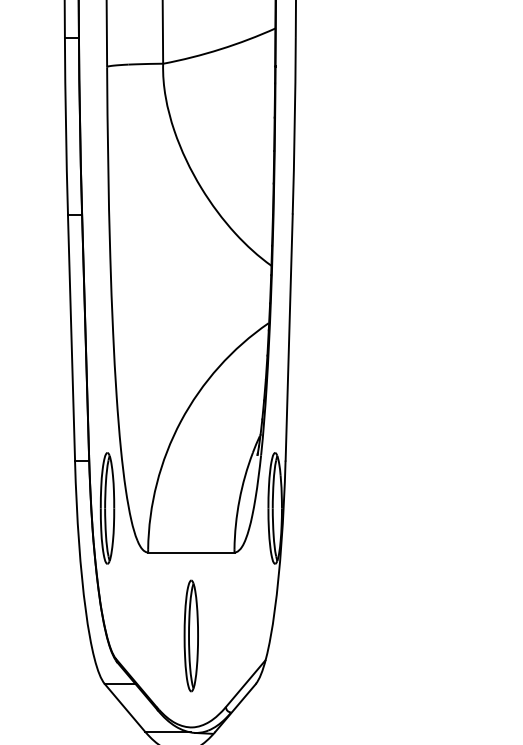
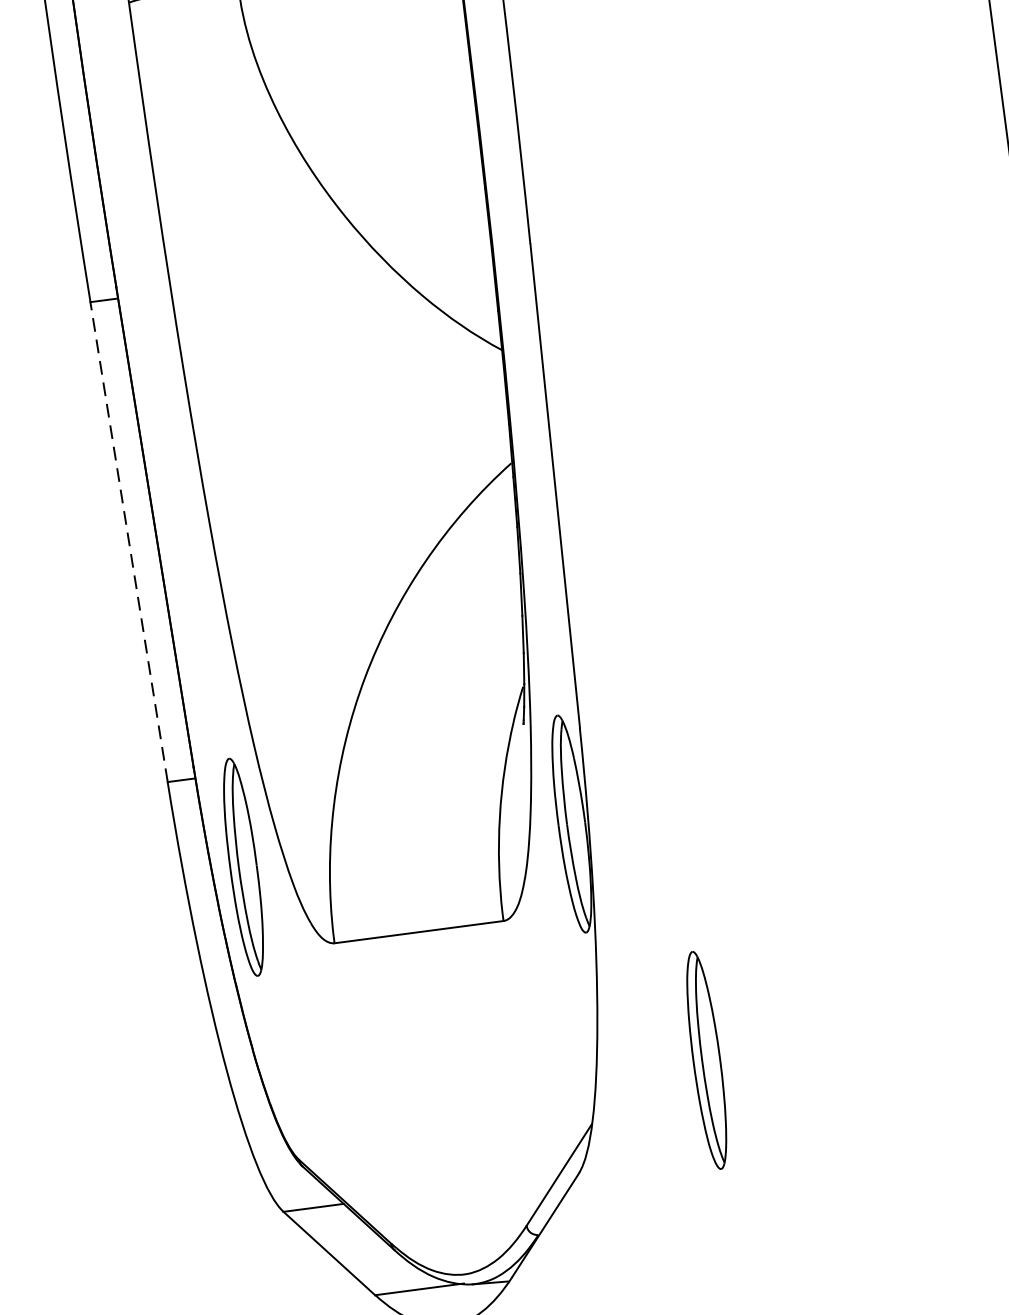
line: (71, 337) -> (129, 542), solid -> dashed
part: (190, 635) -> (705, 1059), moved

